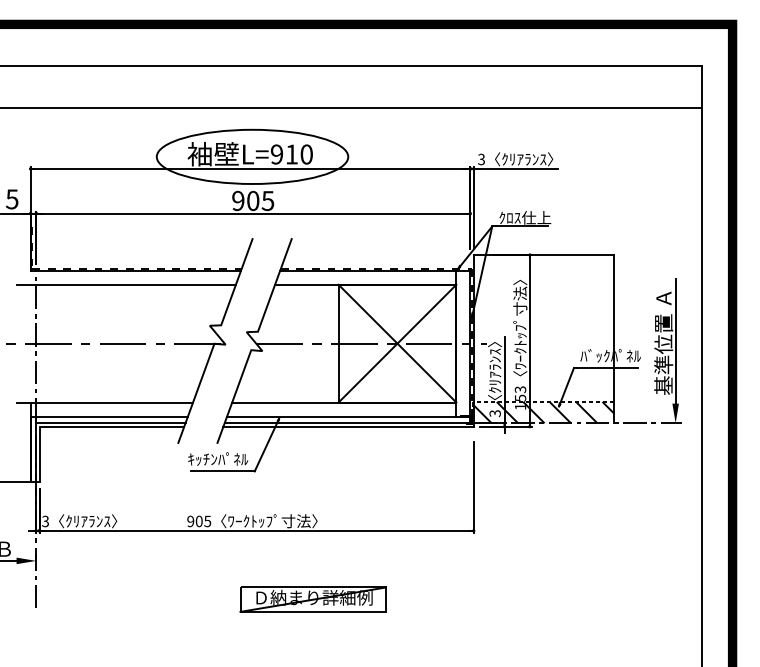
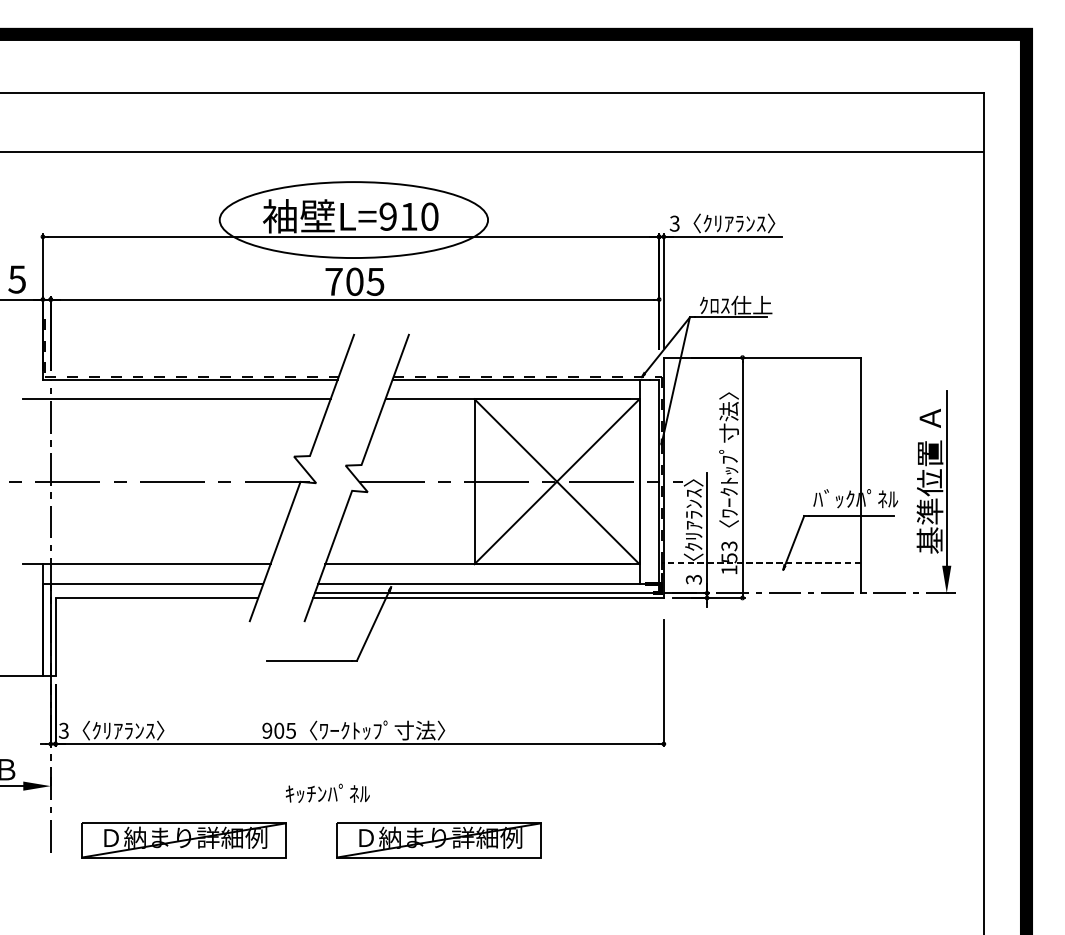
text: (237, 200) -> (333, 281), 905 -> 705
hatch: (544, 412) -> (762, 578), removed
line: (110, 423) -> (155, 593), removed
text: (217, 458) -> (327, 792), moved
part: (130, 599) -> (183, 840), added

